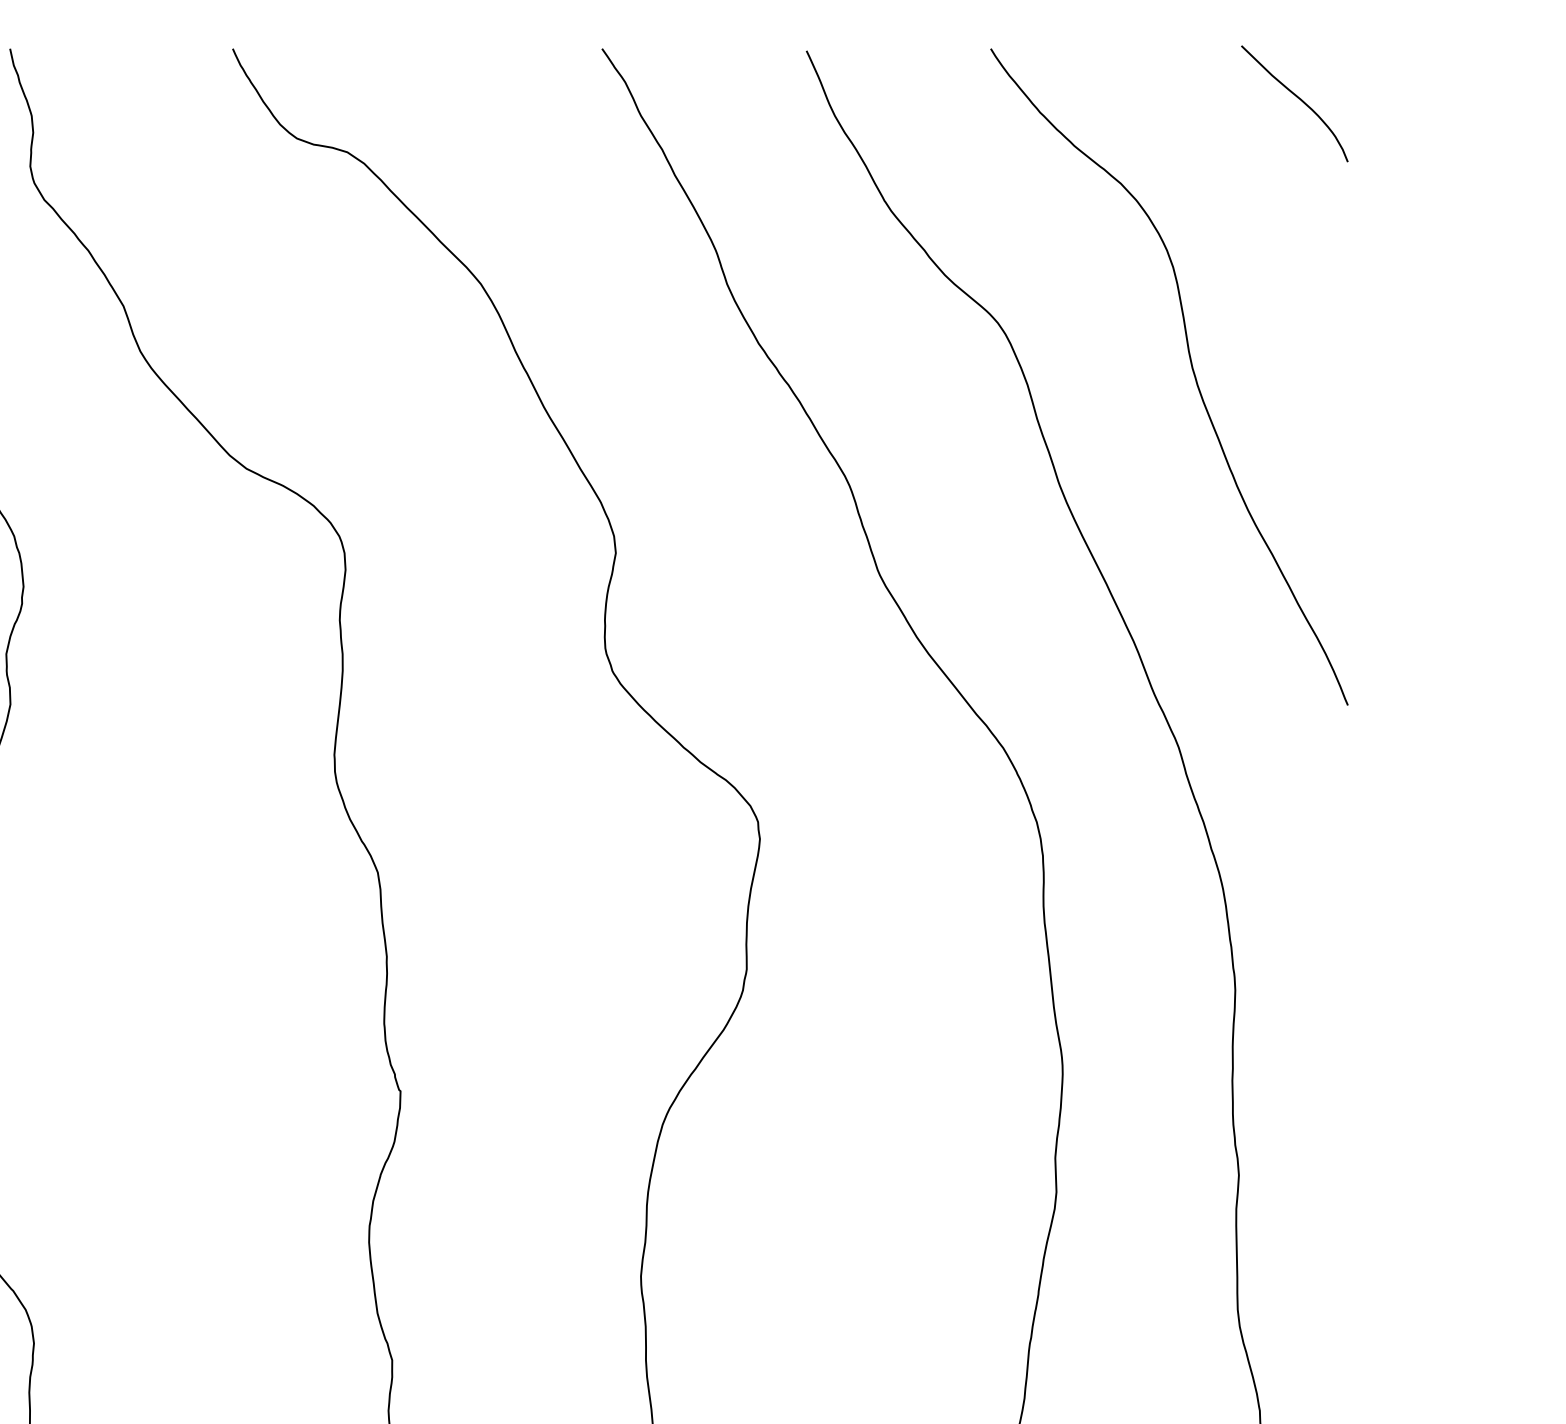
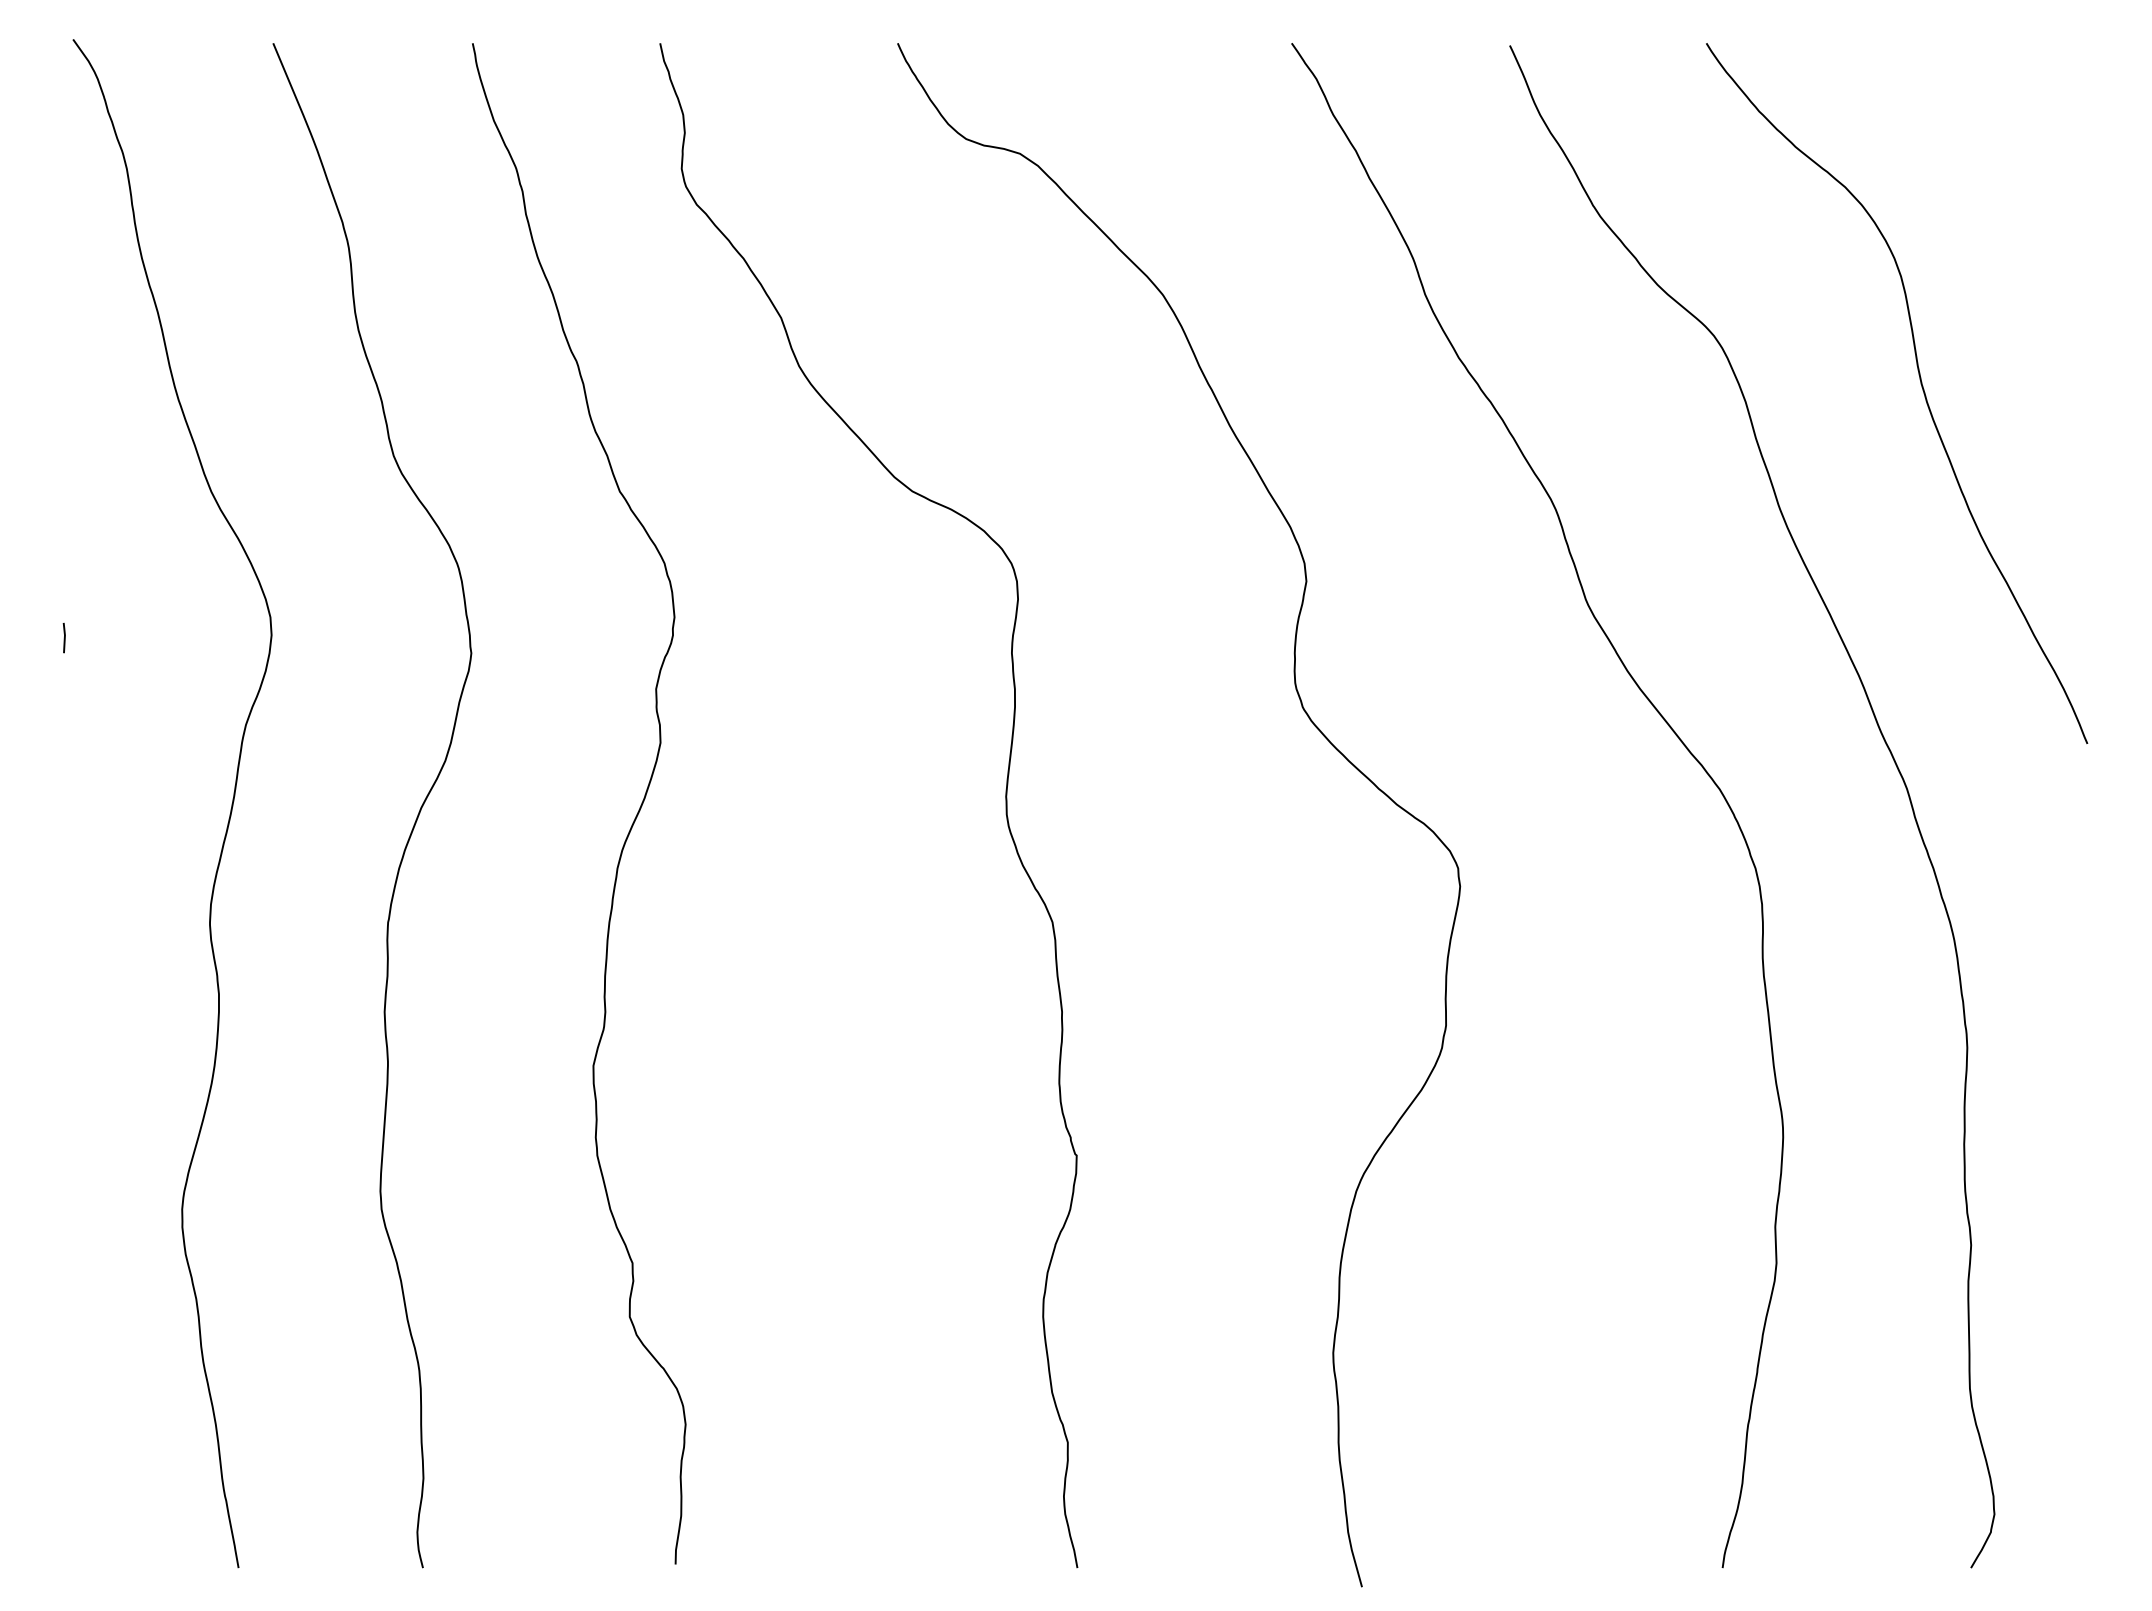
curve: (1298, 98) -> (2034, 96), removed

